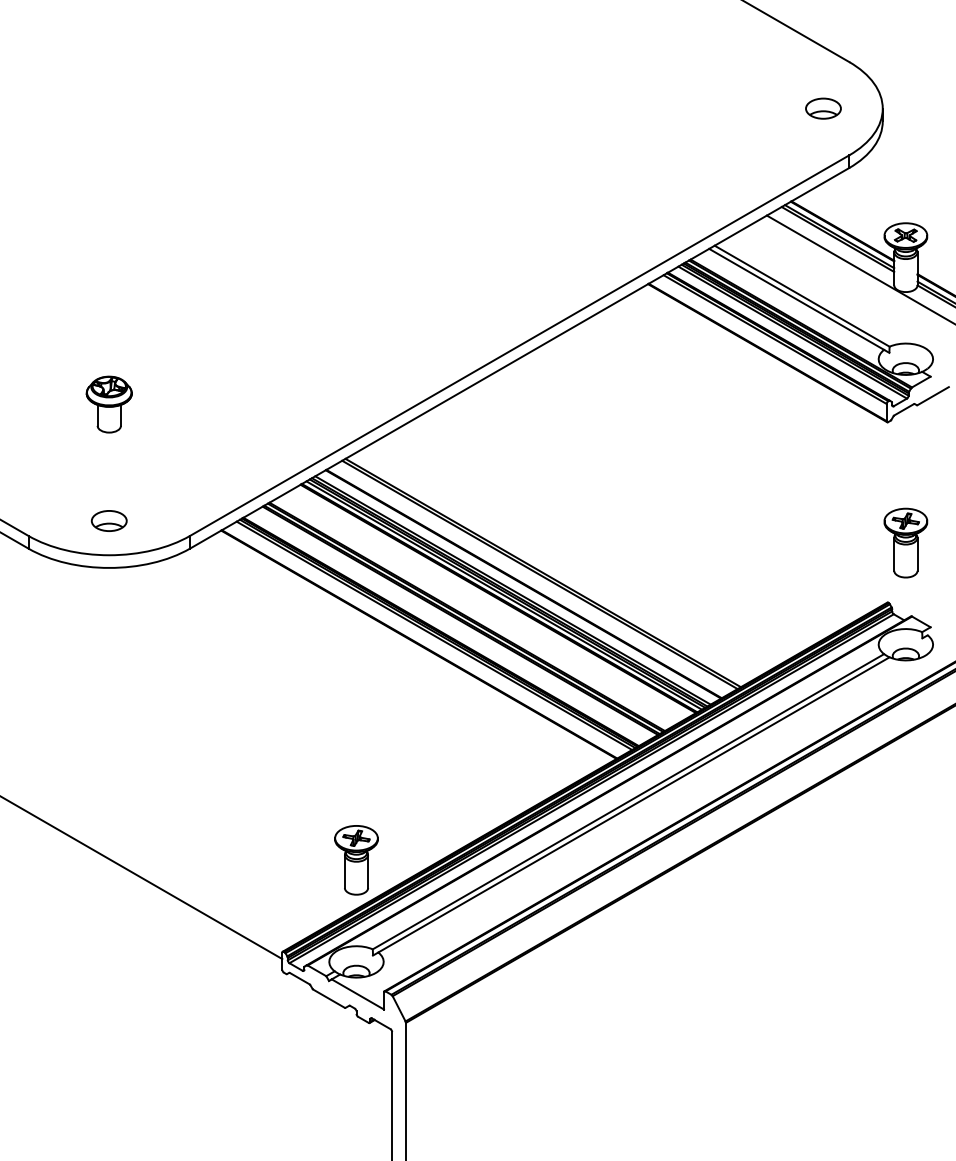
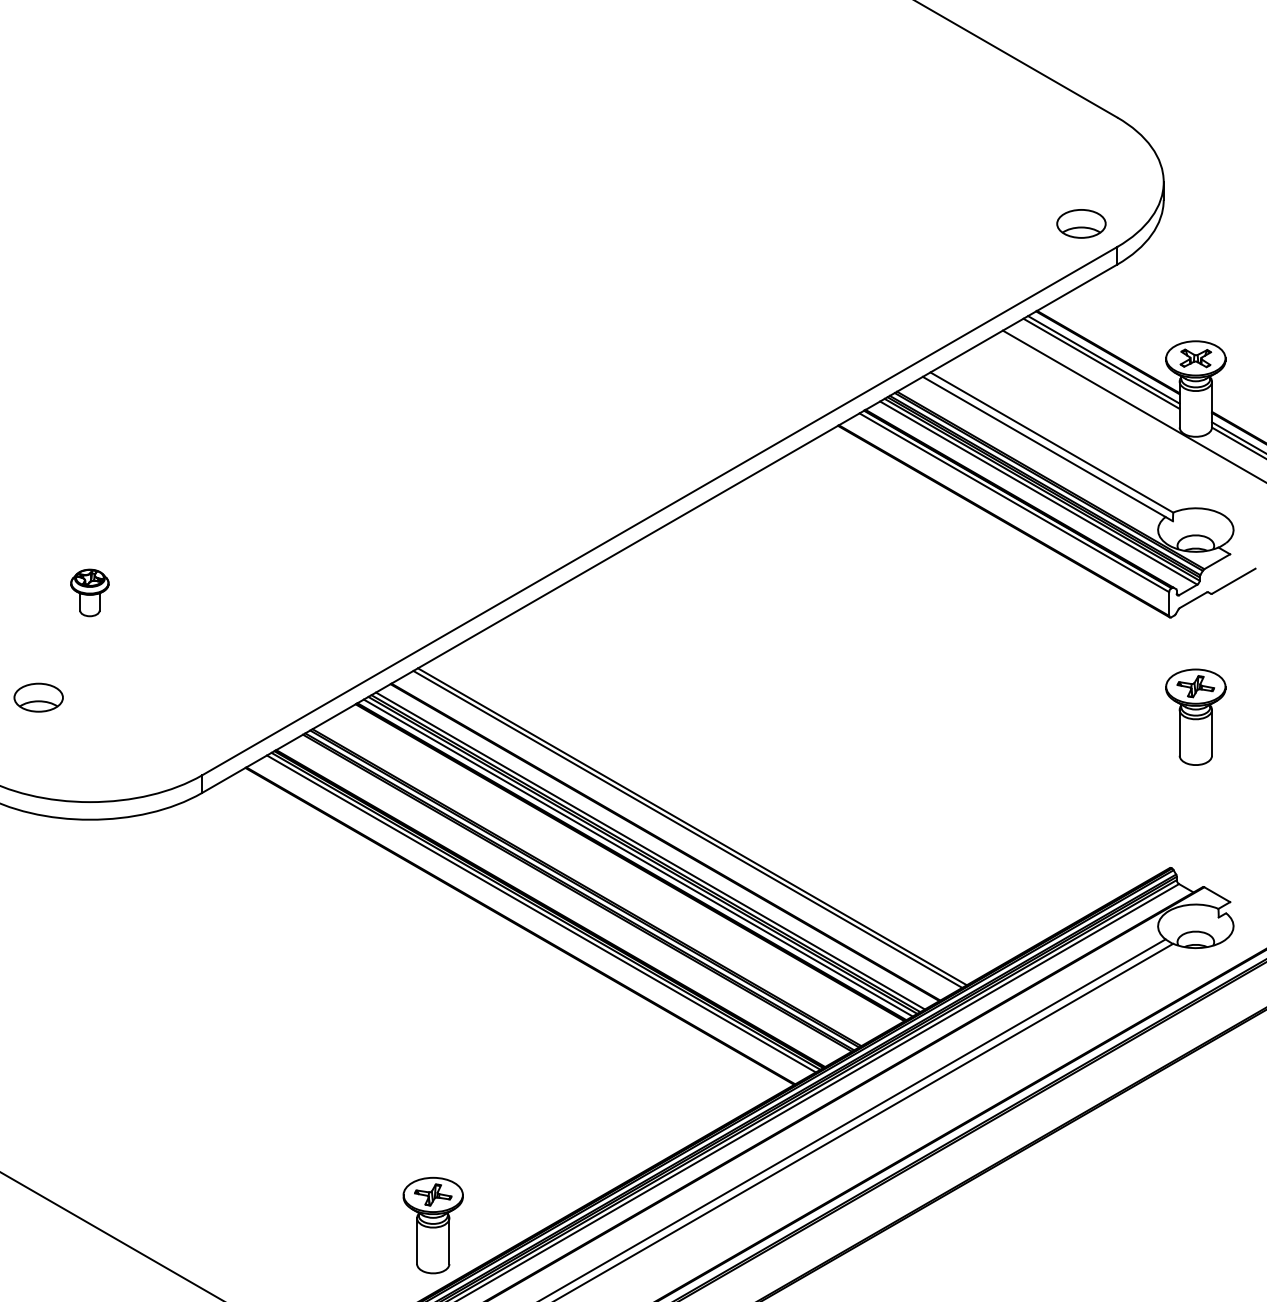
part: (823, 108) -> (1081, 223), moved
part: (108, 404) -> (88, 592), size x0.6
part: (108, 520) -> (37, 696), moved
part: (905, 542) -> (1195, 716), moved

